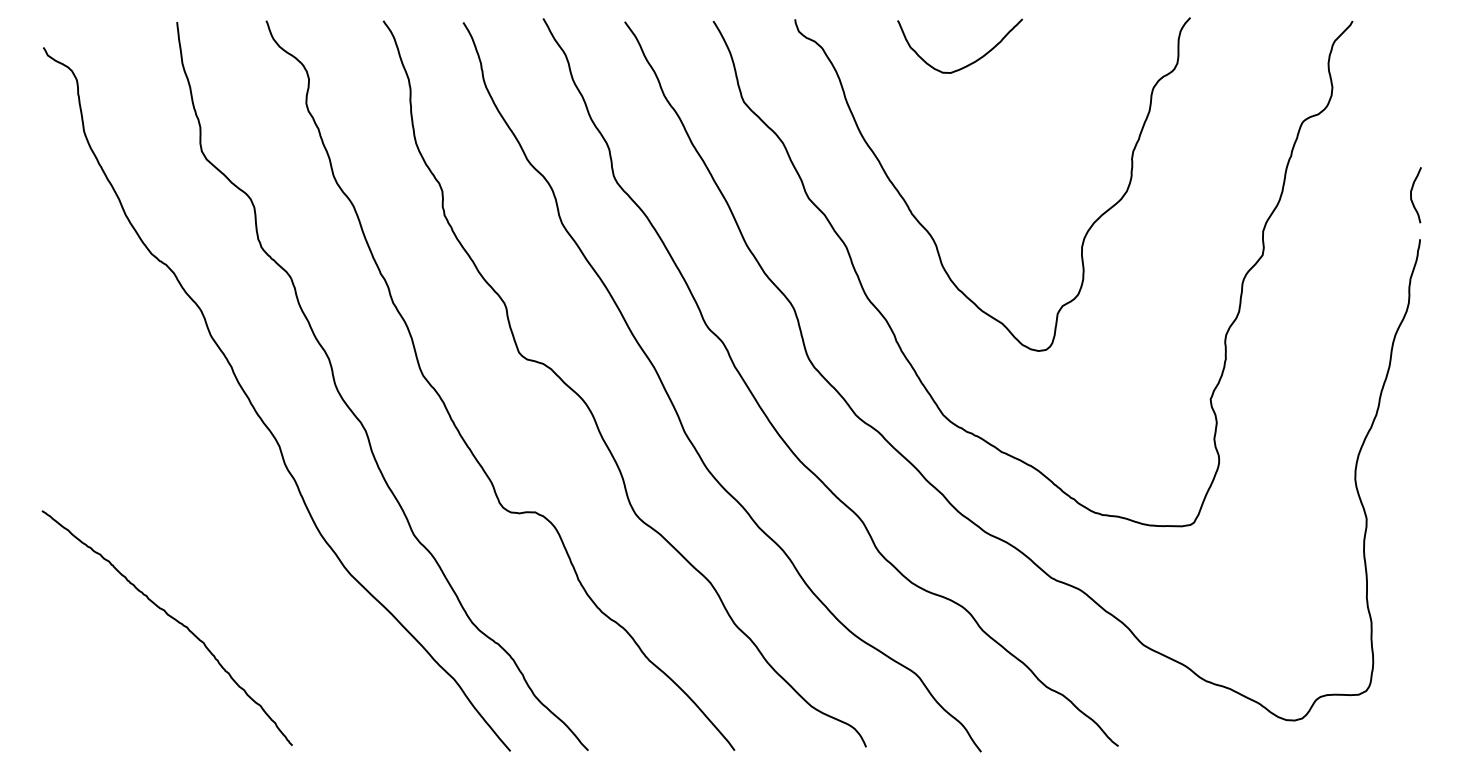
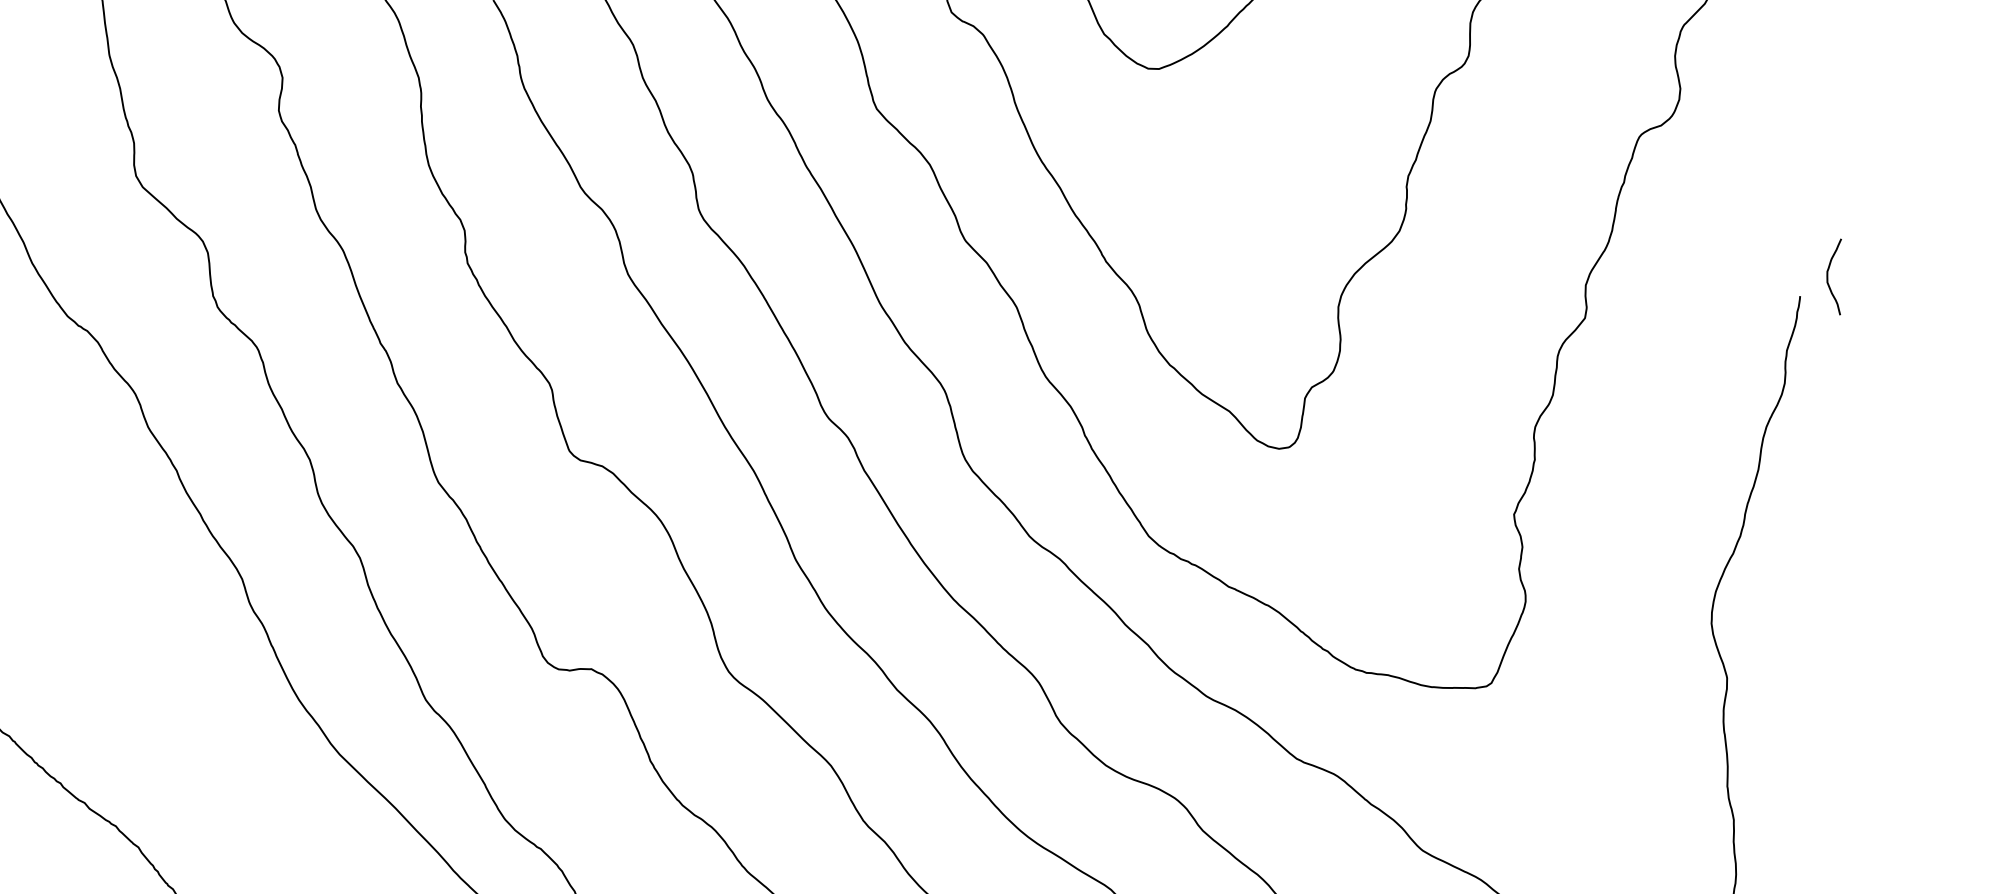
curve: (1411, 195) -> (1828, 277), moved

